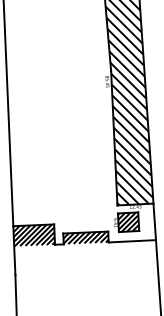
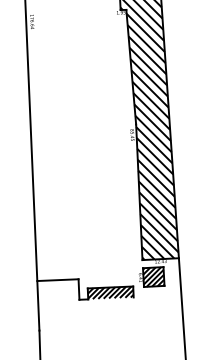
hatch: (34, 235) -> (58, 290), removed
line: (132, 241) -> (157, 296), removed

